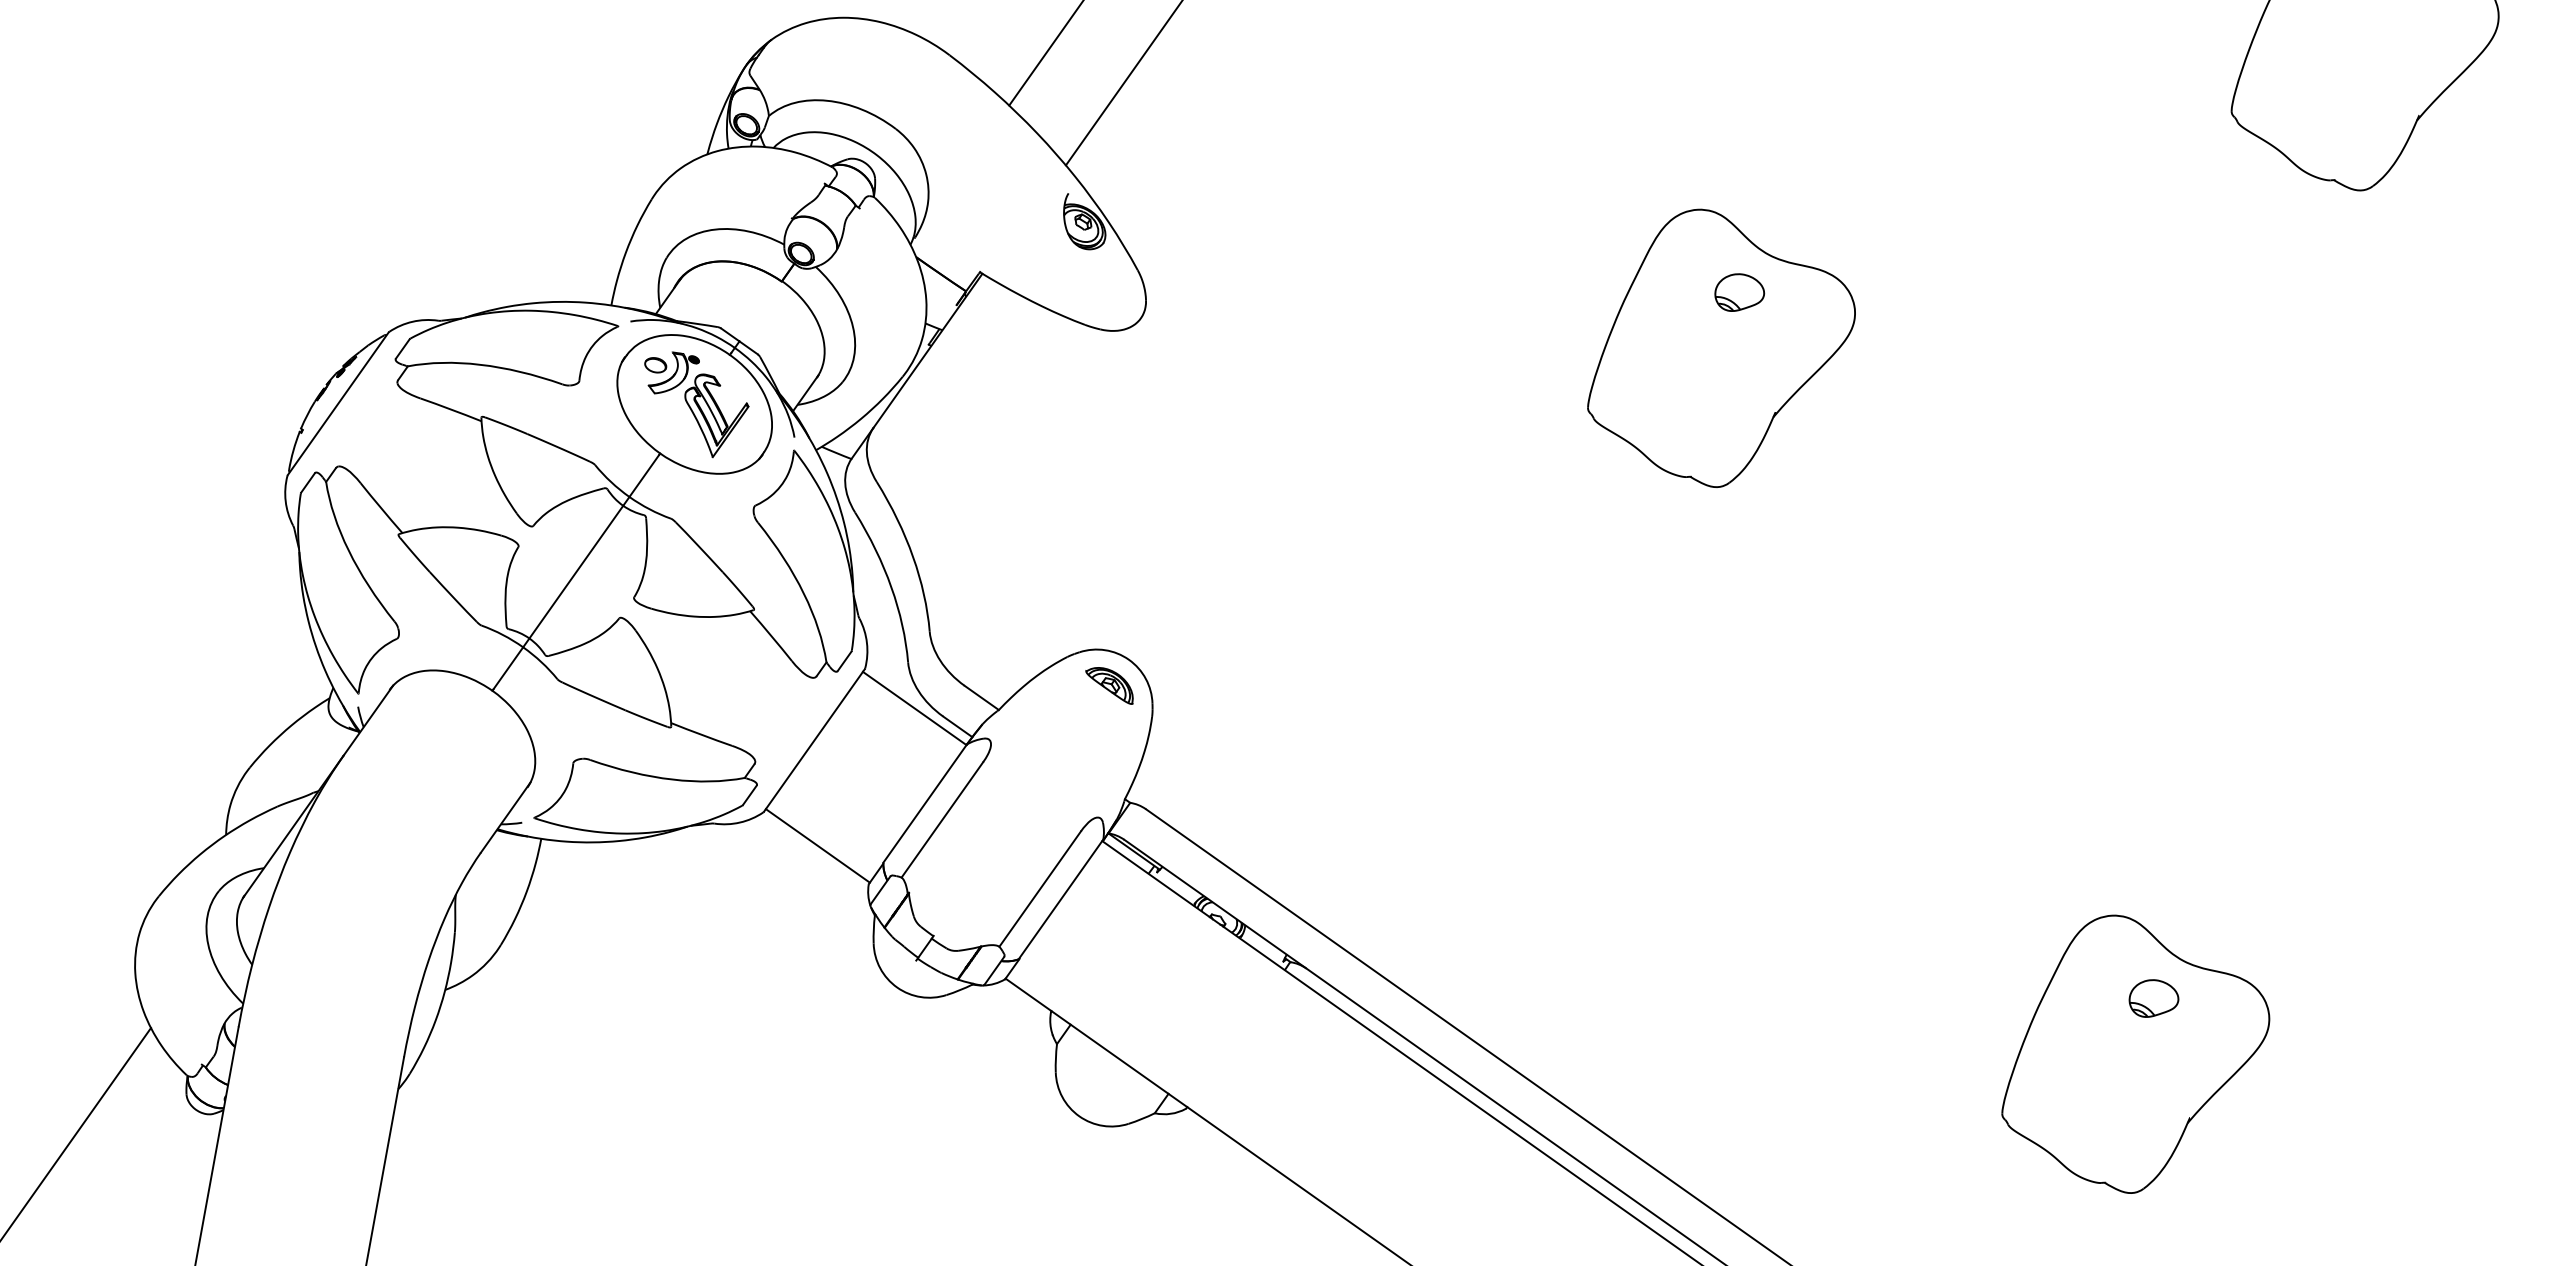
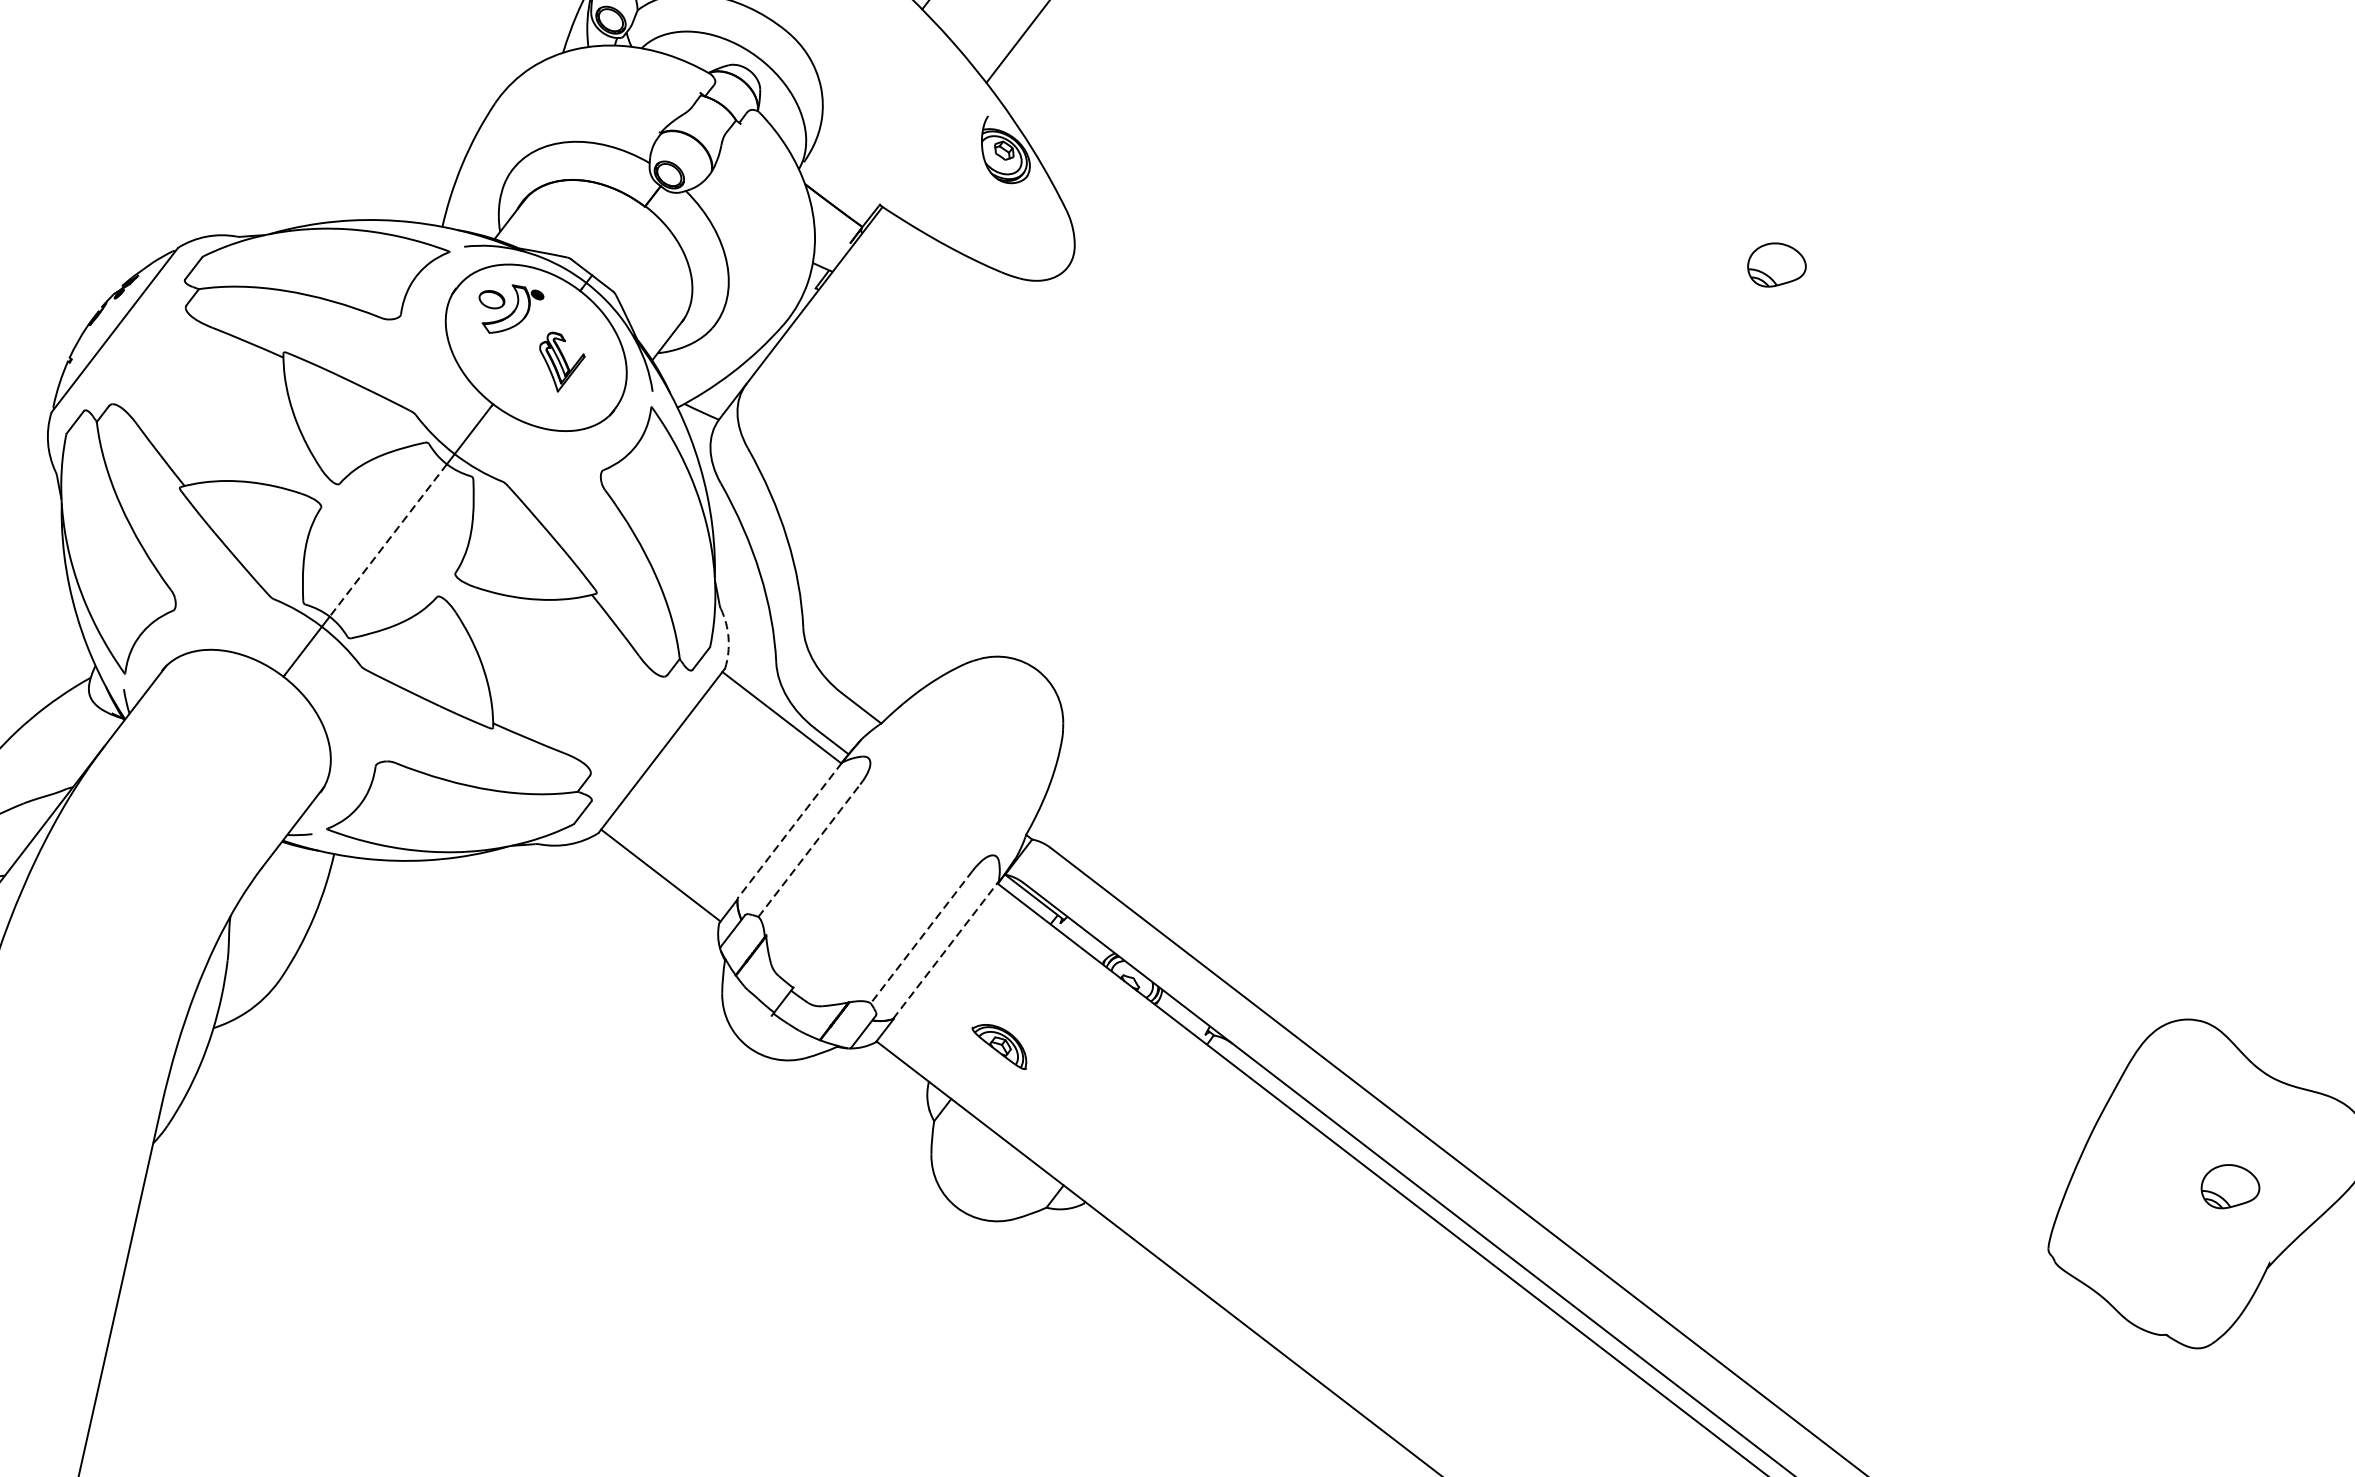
part: (1721, 347) -> (1752, 329), removed
part: (716, 415) -> (561, 361), size x0.6
line: (576, 572) -> (388, 540), solid -> dashed
arc: (866, 642) -> (728, 637), solid -> dashed
part: (1109, 685) -> (999, 1046), moved
line: (924, 804) -> (788, 831), solid -> dashed
line: (942, 819) -> (809, 850), solid -> dashed
line: (1040, 889) -> (922, 937), solid -> dashed
line: (1061, 899) -> (946, 950), solid -> dashed
part: (2153, 998) -> (2229, 1186), moved

